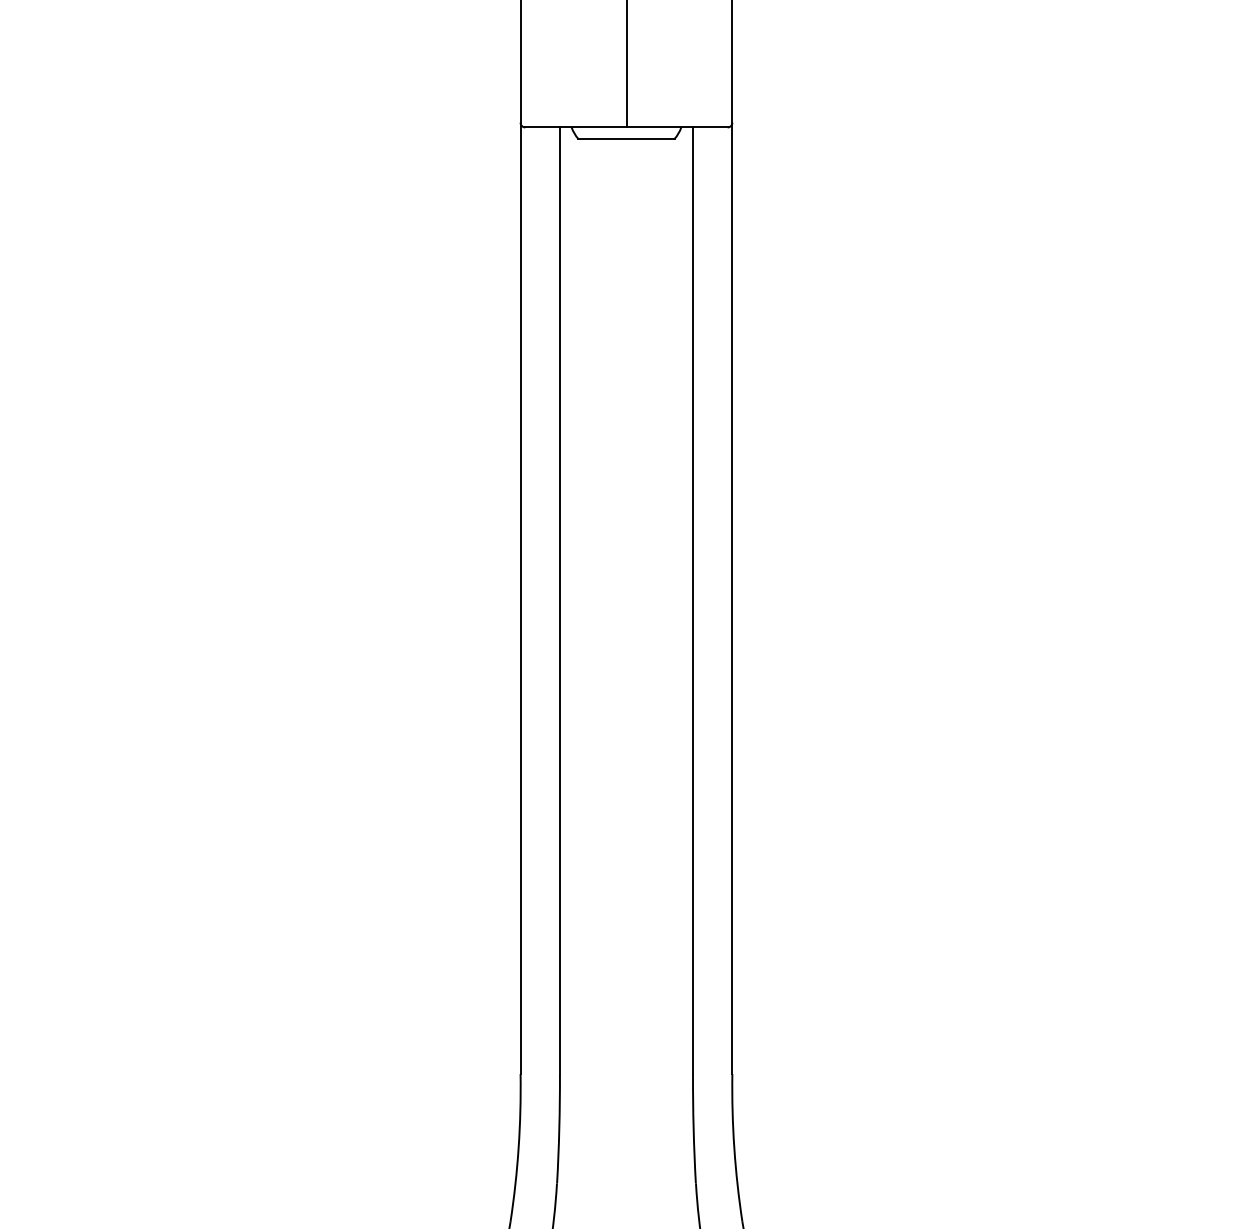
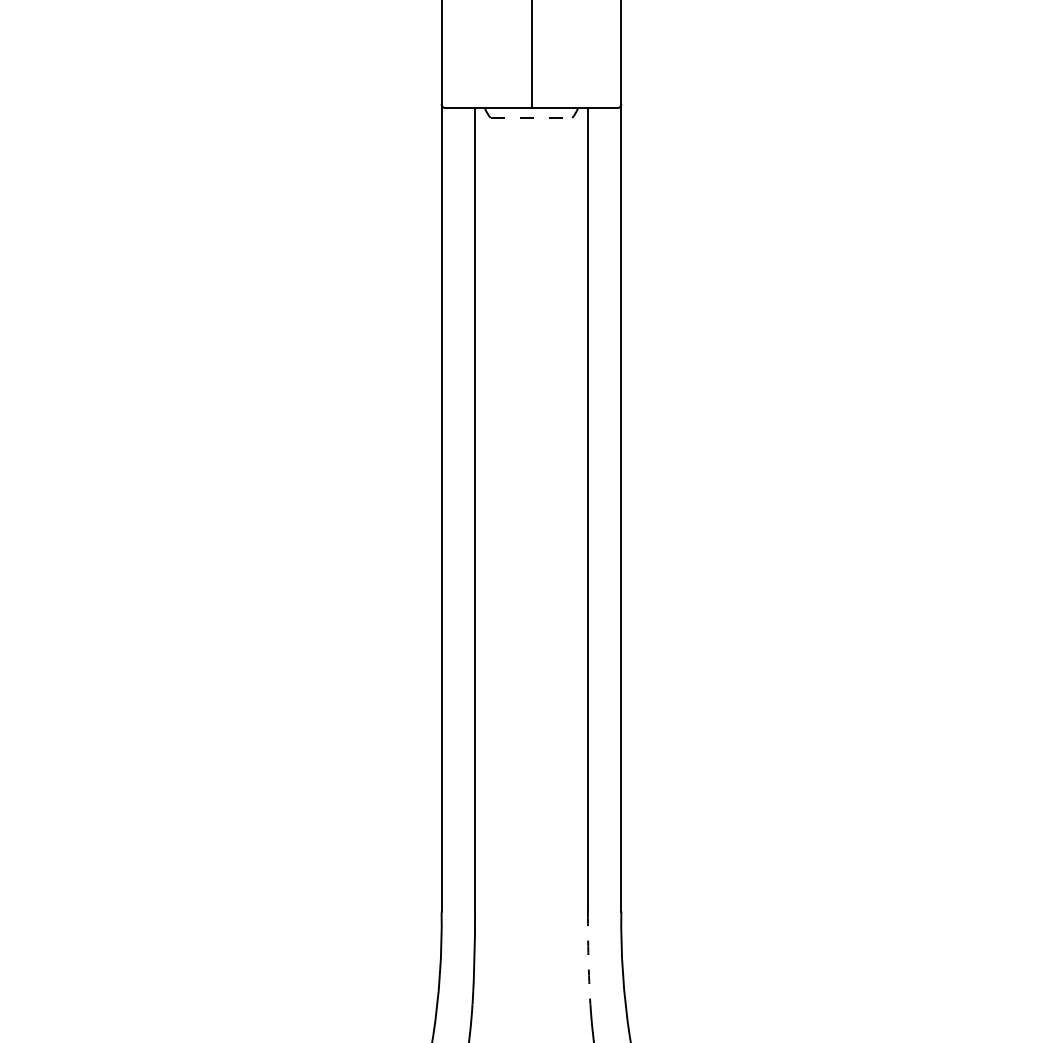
line: (626, 138) -> (531, 117), solid -> dashed
arc: (693, 1128) -> (588, 957), solid -> dashed

